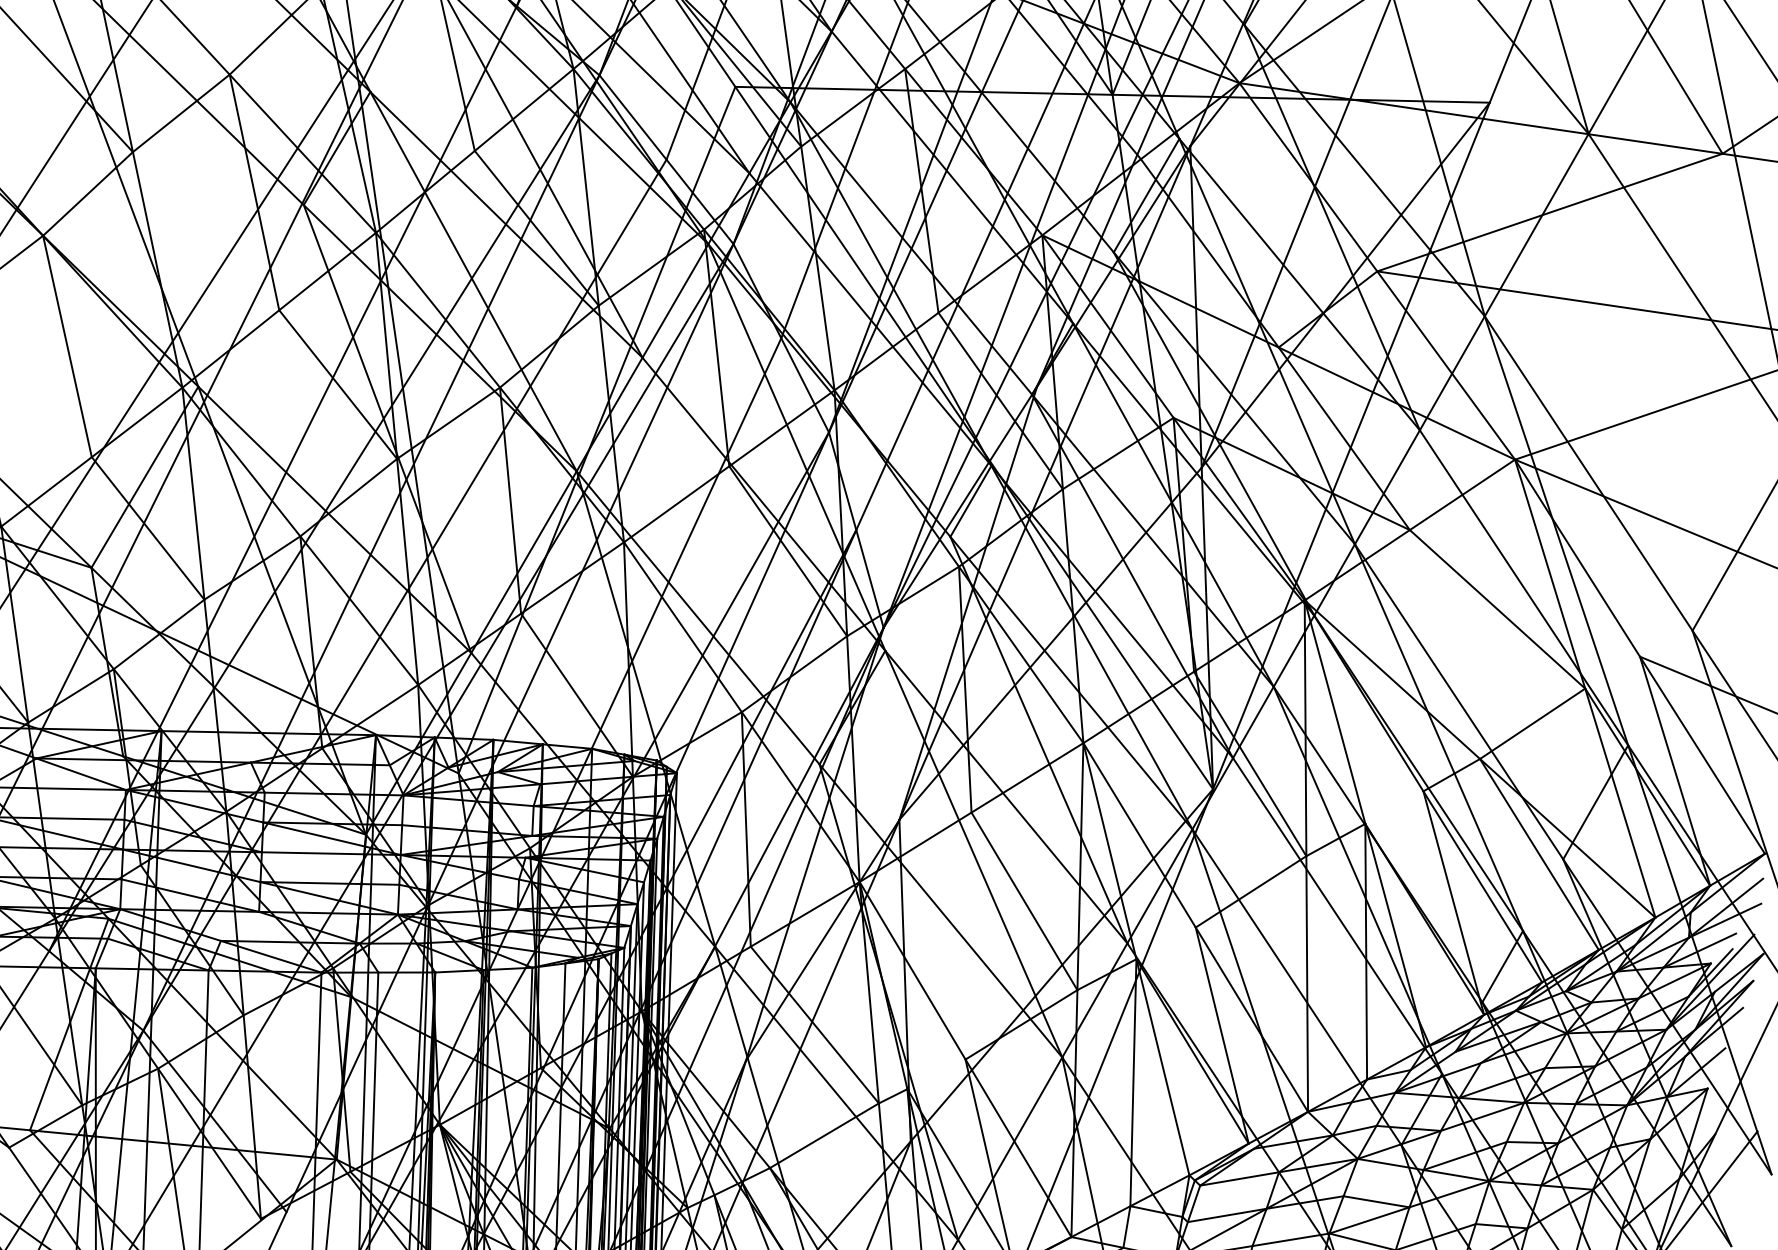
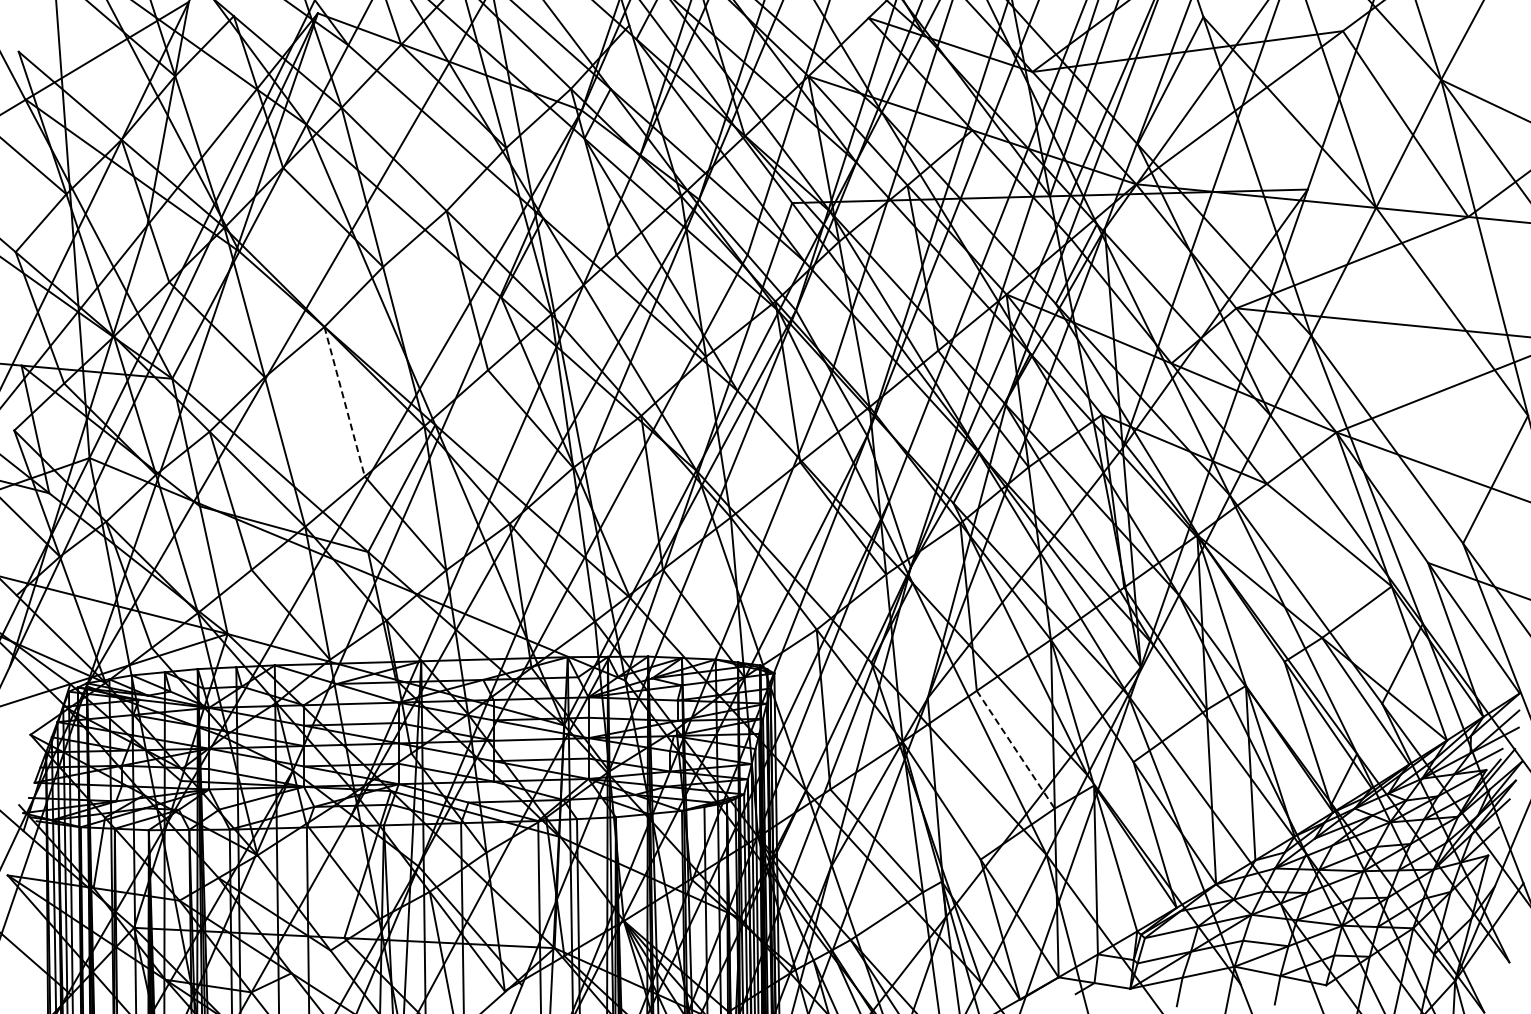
line: (67, 347) -> (344, 402), solid -> dashed
line: (1024, 900) -> (1015, 749), solid -> dashed

